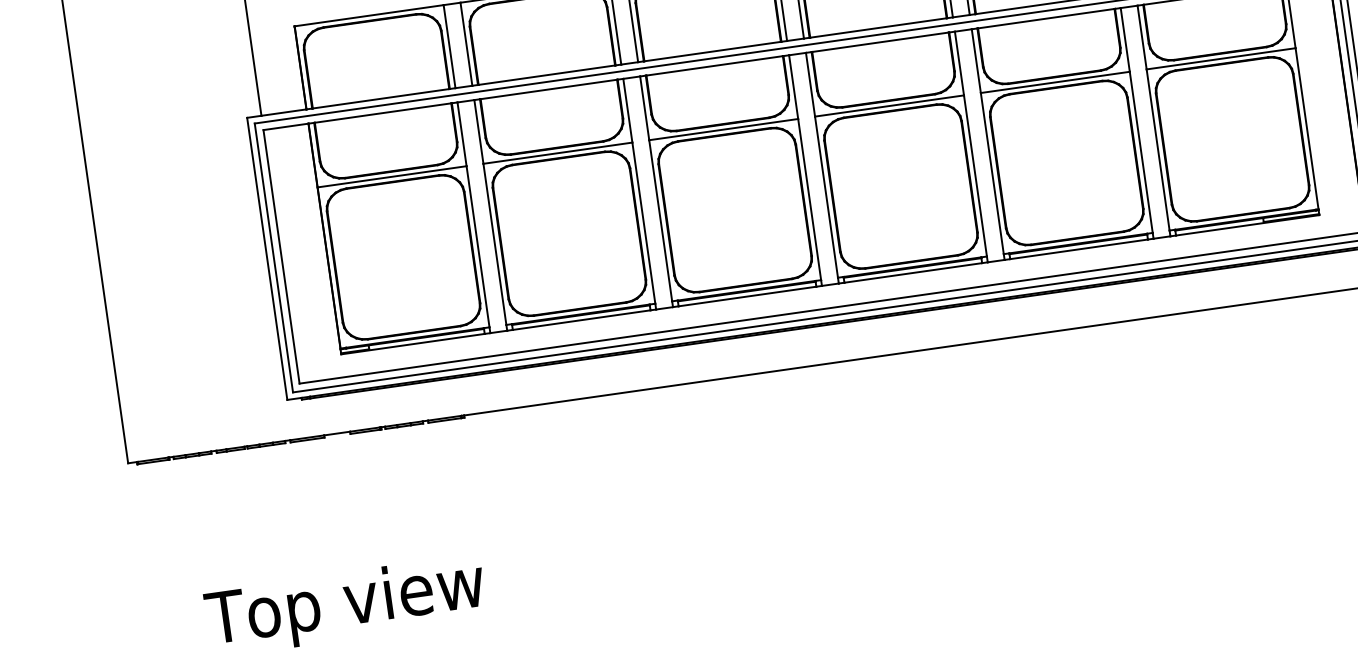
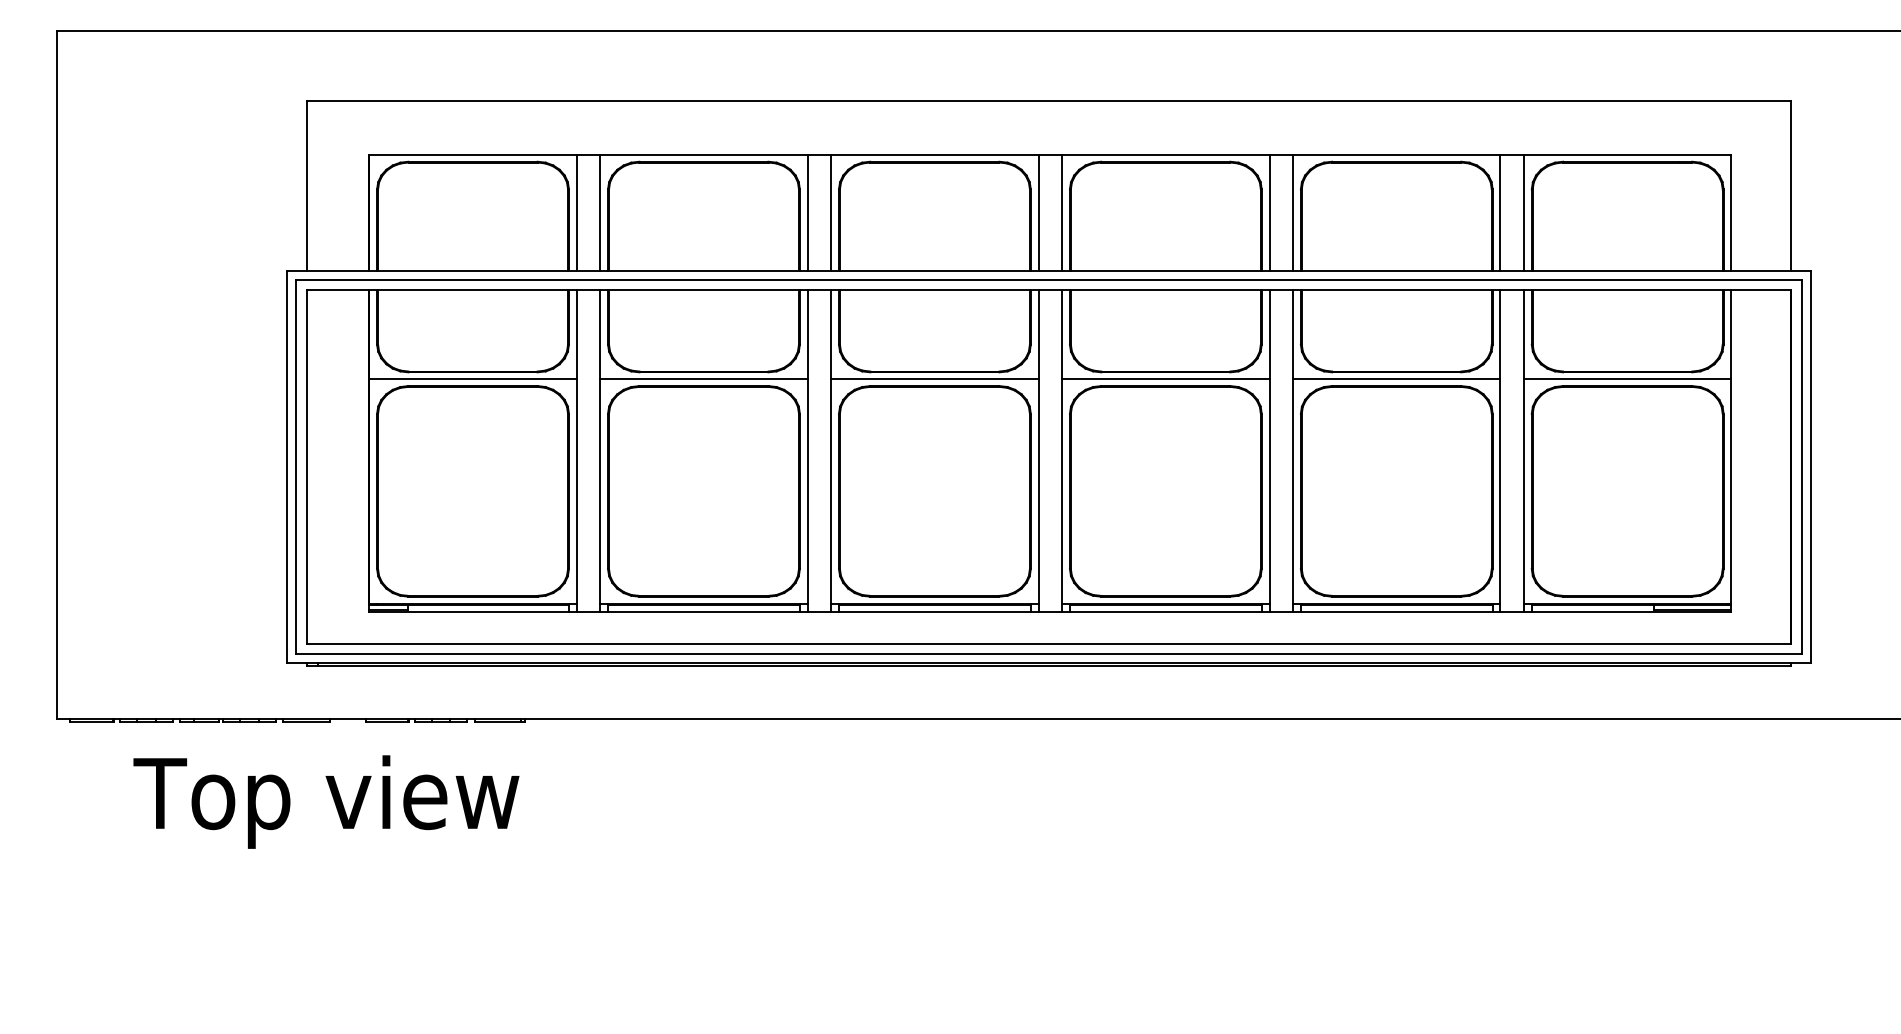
text: (345, 605) -> (326, 801), moved

